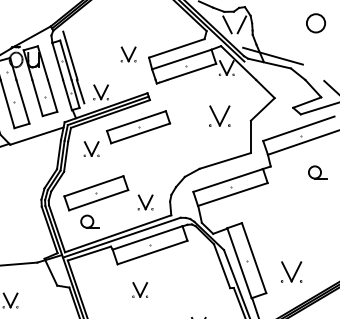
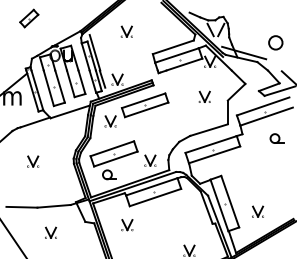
circle: (315, 22) -> (275, 42), moved
part: (128, 54) -> (126, 31), moved
part: (219, 115) -> (204, 96), size x0.71
part: (292, 271) -> (258, 211), size x0.71
part: (140, 290) -> (127, 225), moved

